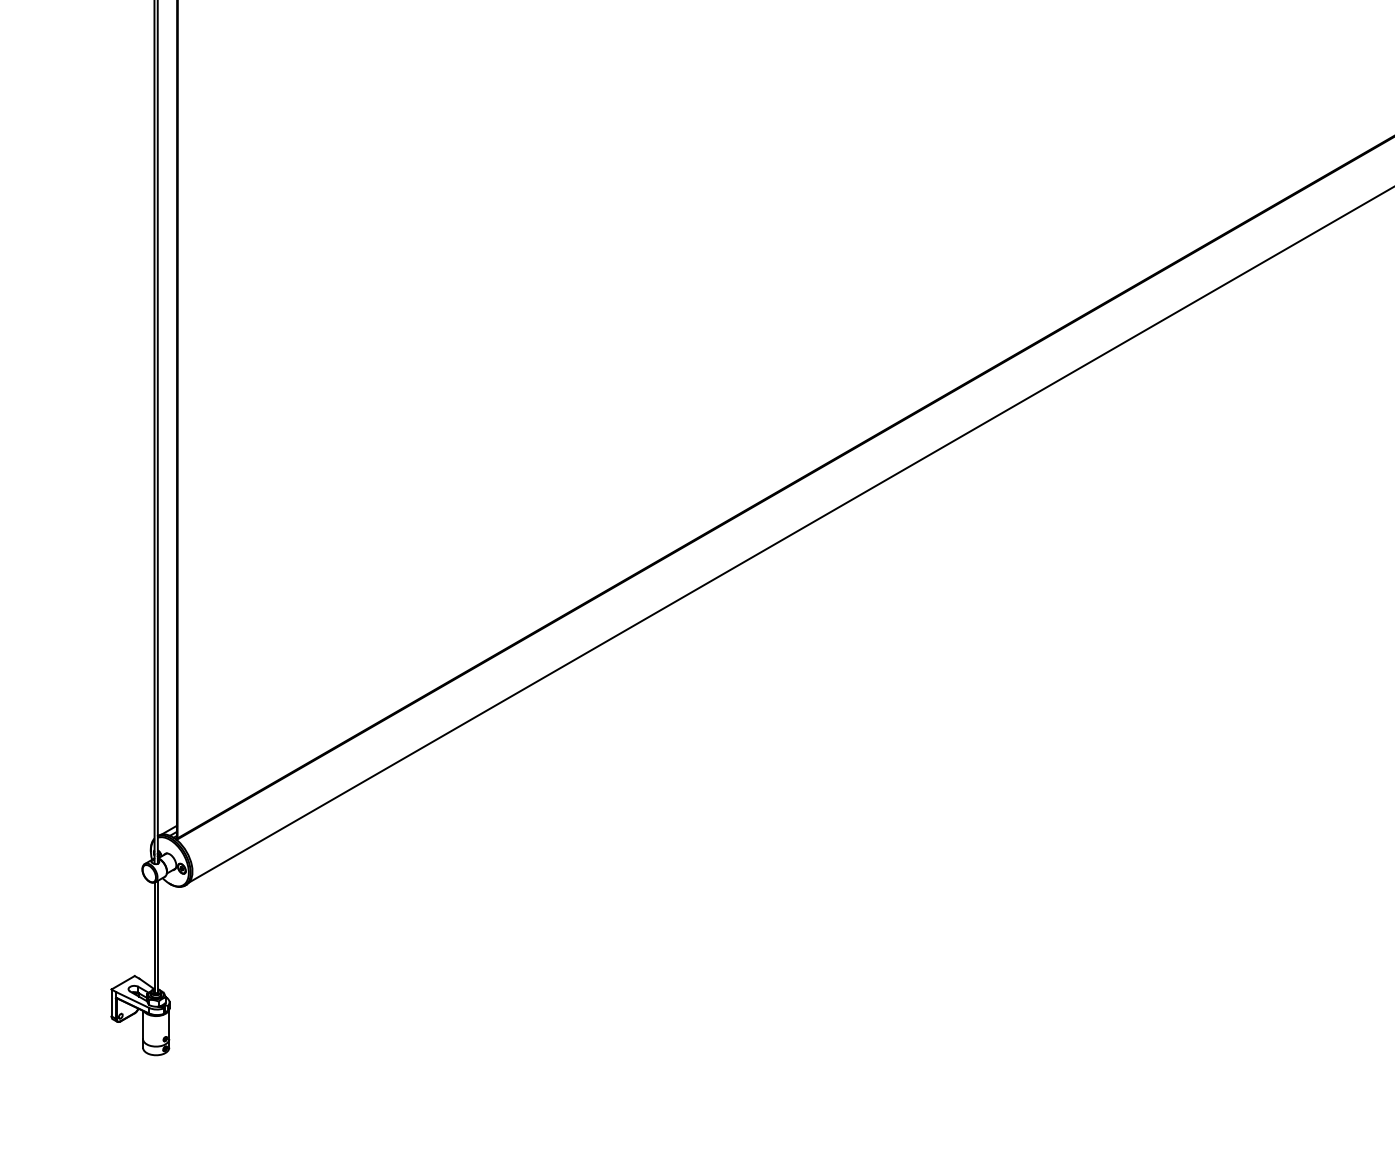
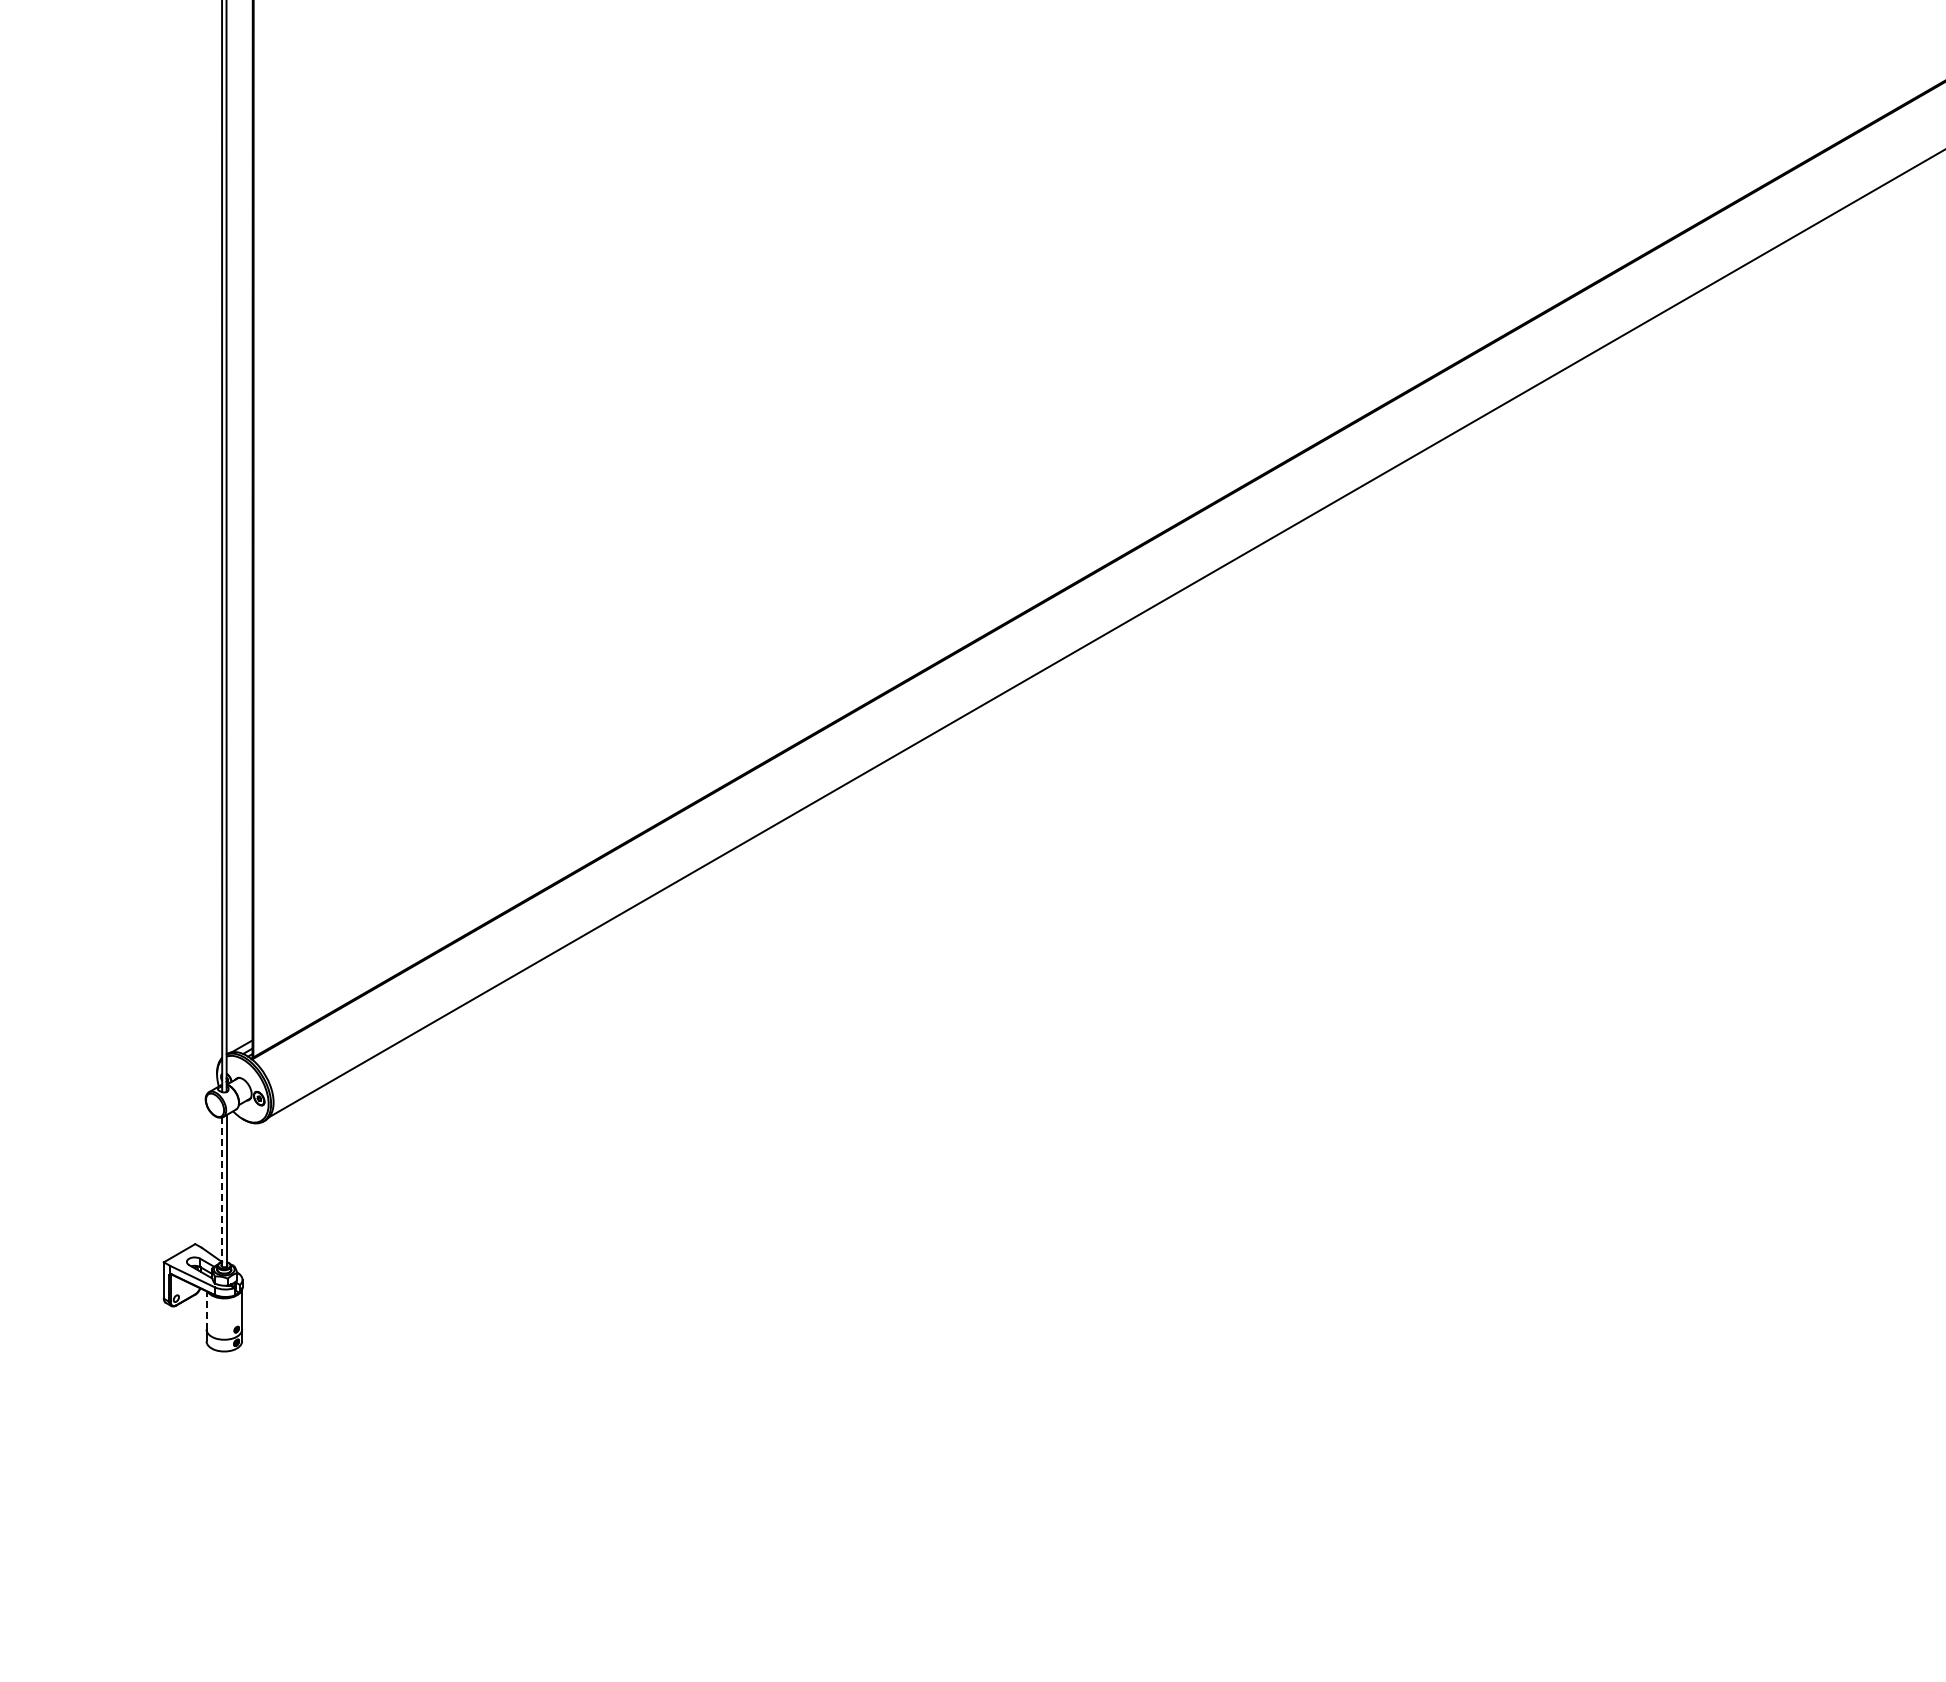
line: (154, 937) -> (222, 1192), solid -> dashed
line: (143, 1024) -> (206, 1309), solid -> dashed

